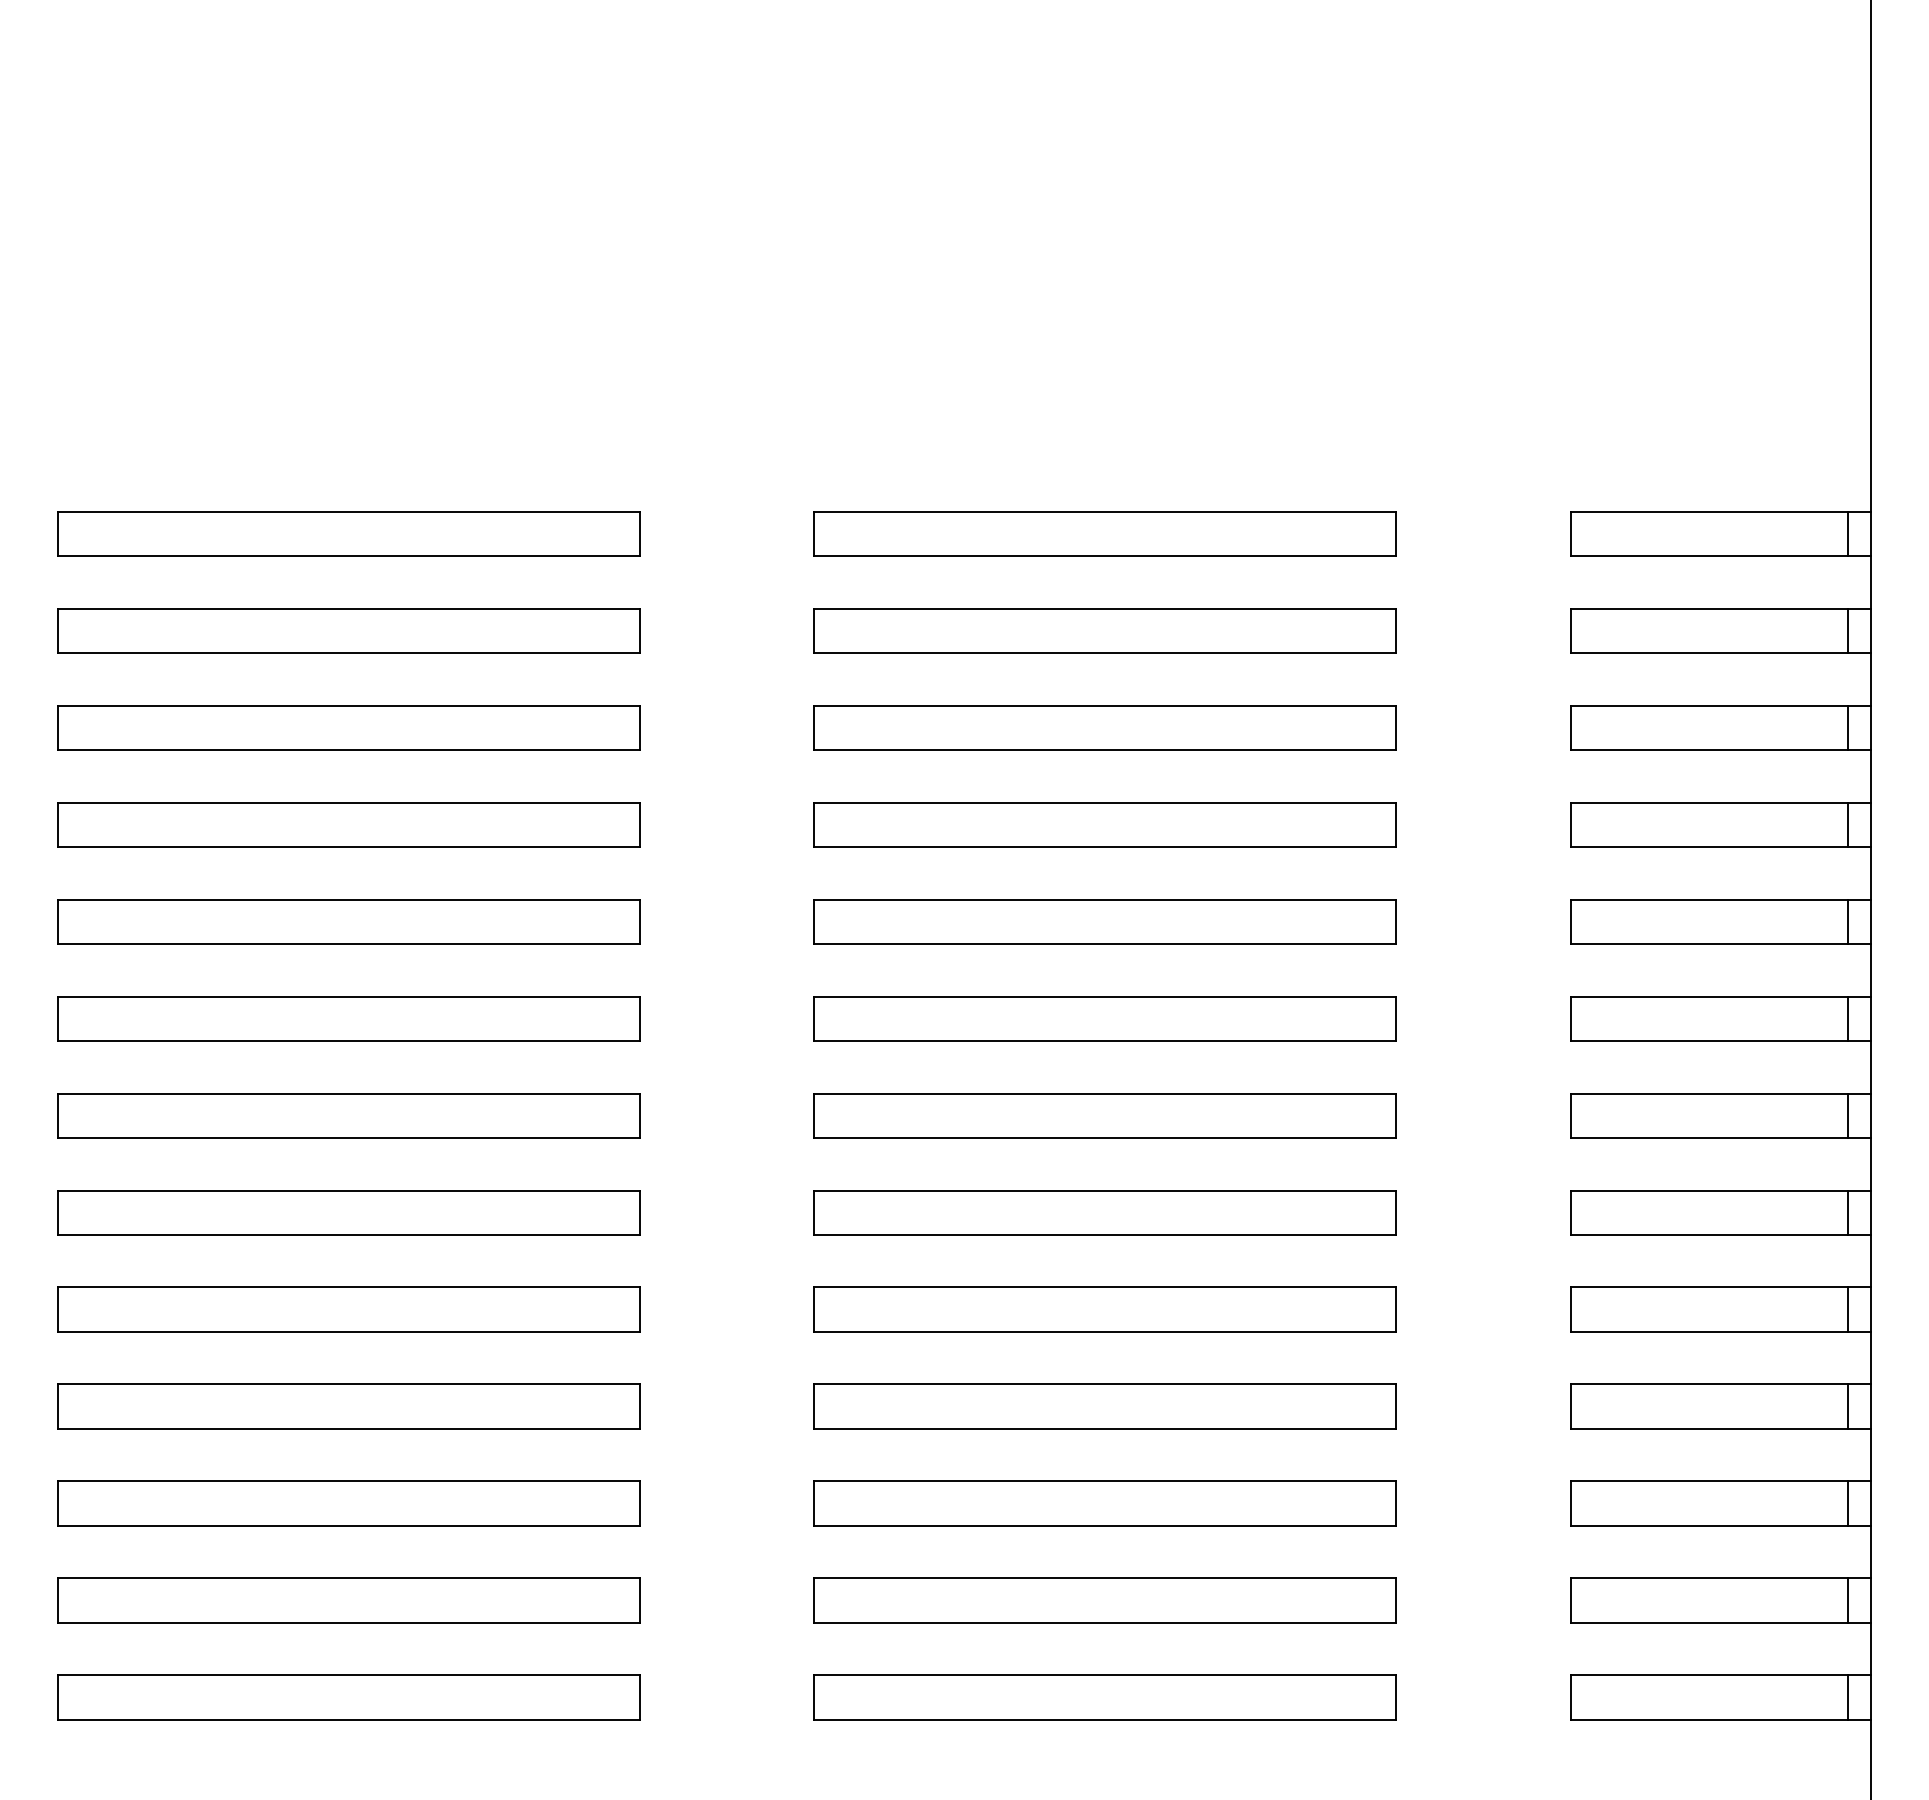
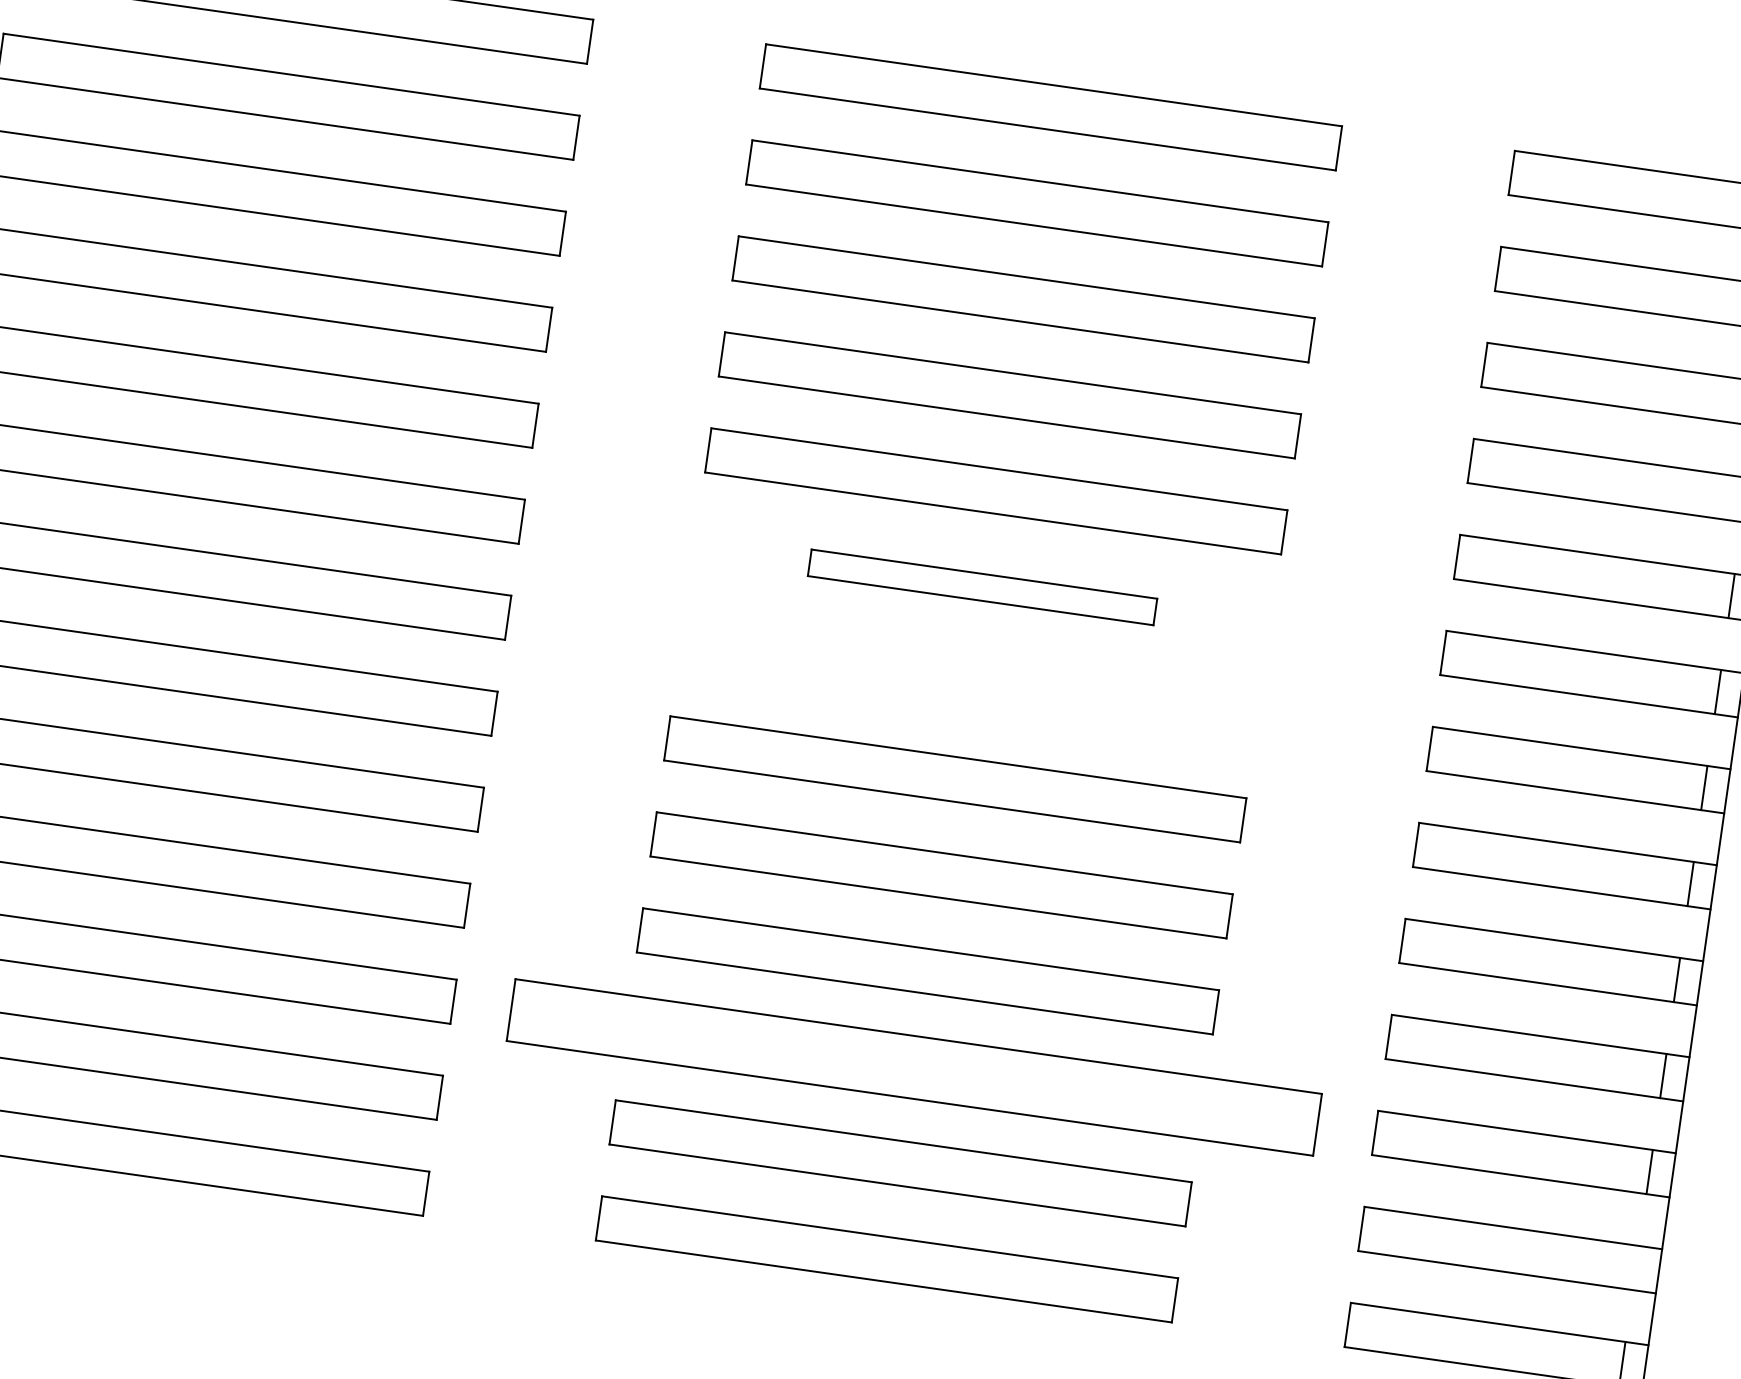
part: (1104, 1018) -> (982, 586), size x0.6
part: (1104, 1115) -> (968, 682), removed
part: (1104, 1503) -> (913, 1067), size x1.4
line: (1847, 1600) -> (1635, 1267), removed

